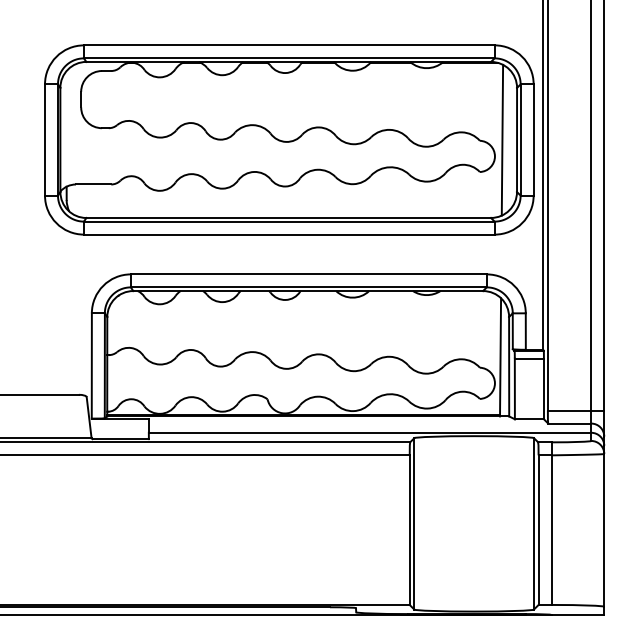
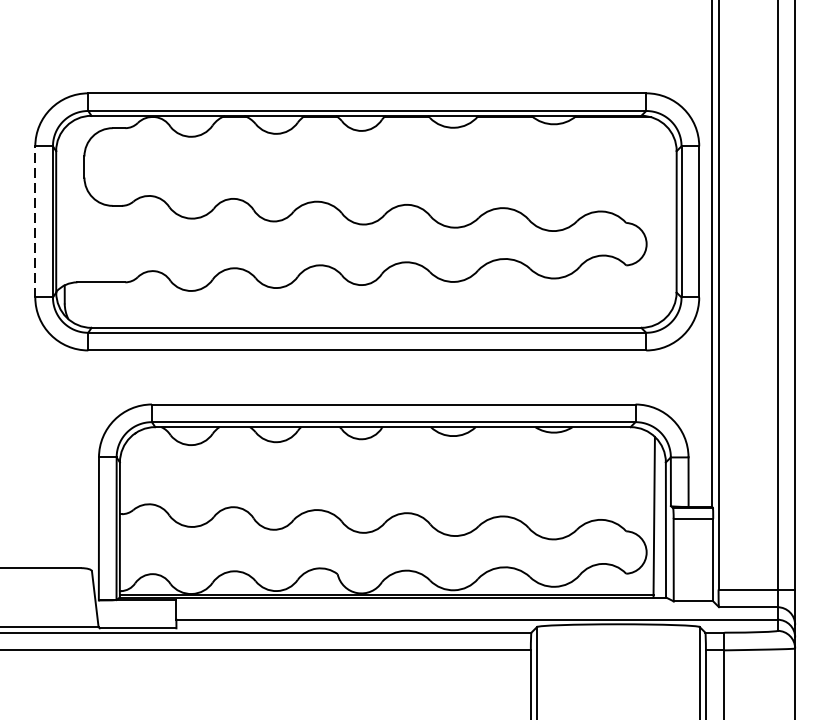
line: (502, 139) -> (656, 221), removed
line: (45, 140) -> (35, 222), solid -> dashed

